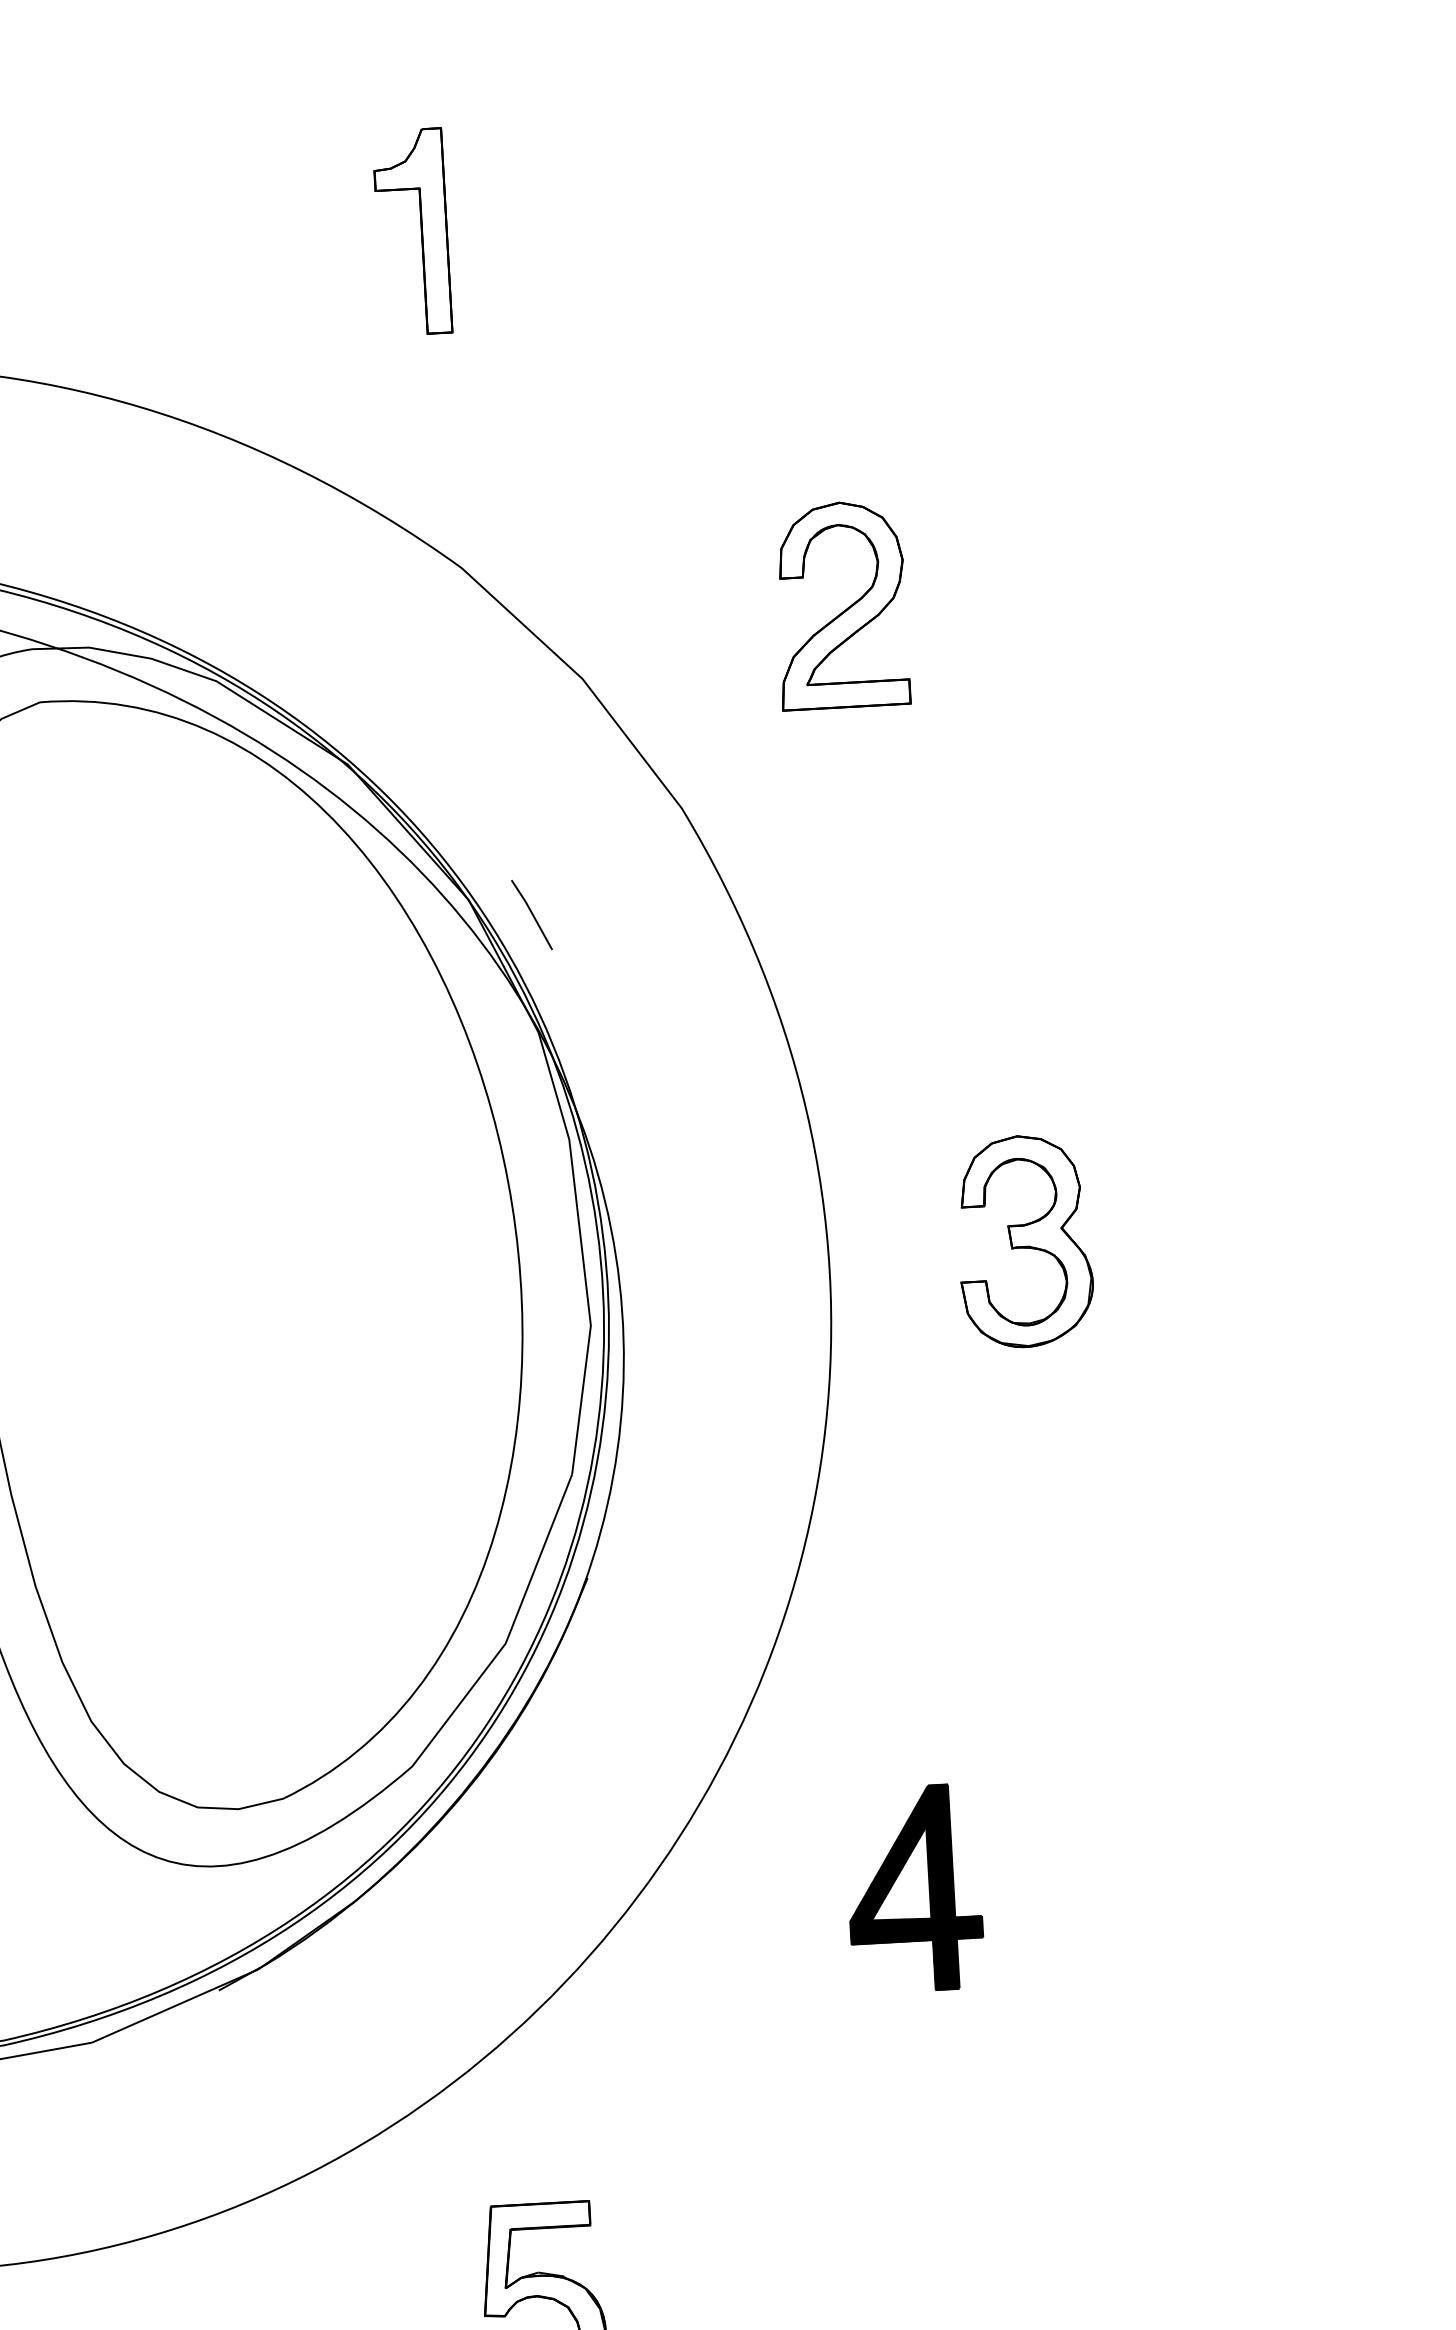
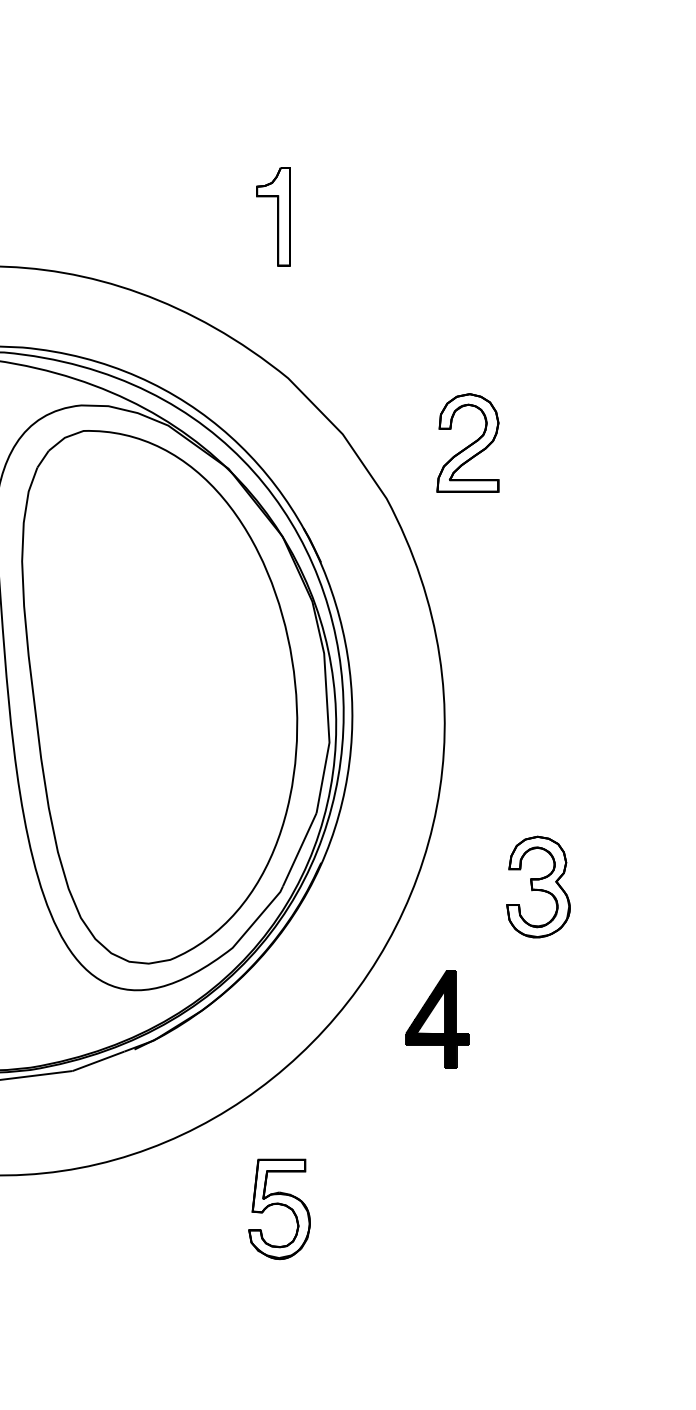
part: (840, 604) -> (467, 442), moved
part: (1024, 1240) -> (538, 886), moved
part: (914, 1888) -> (437, 1019), moved

